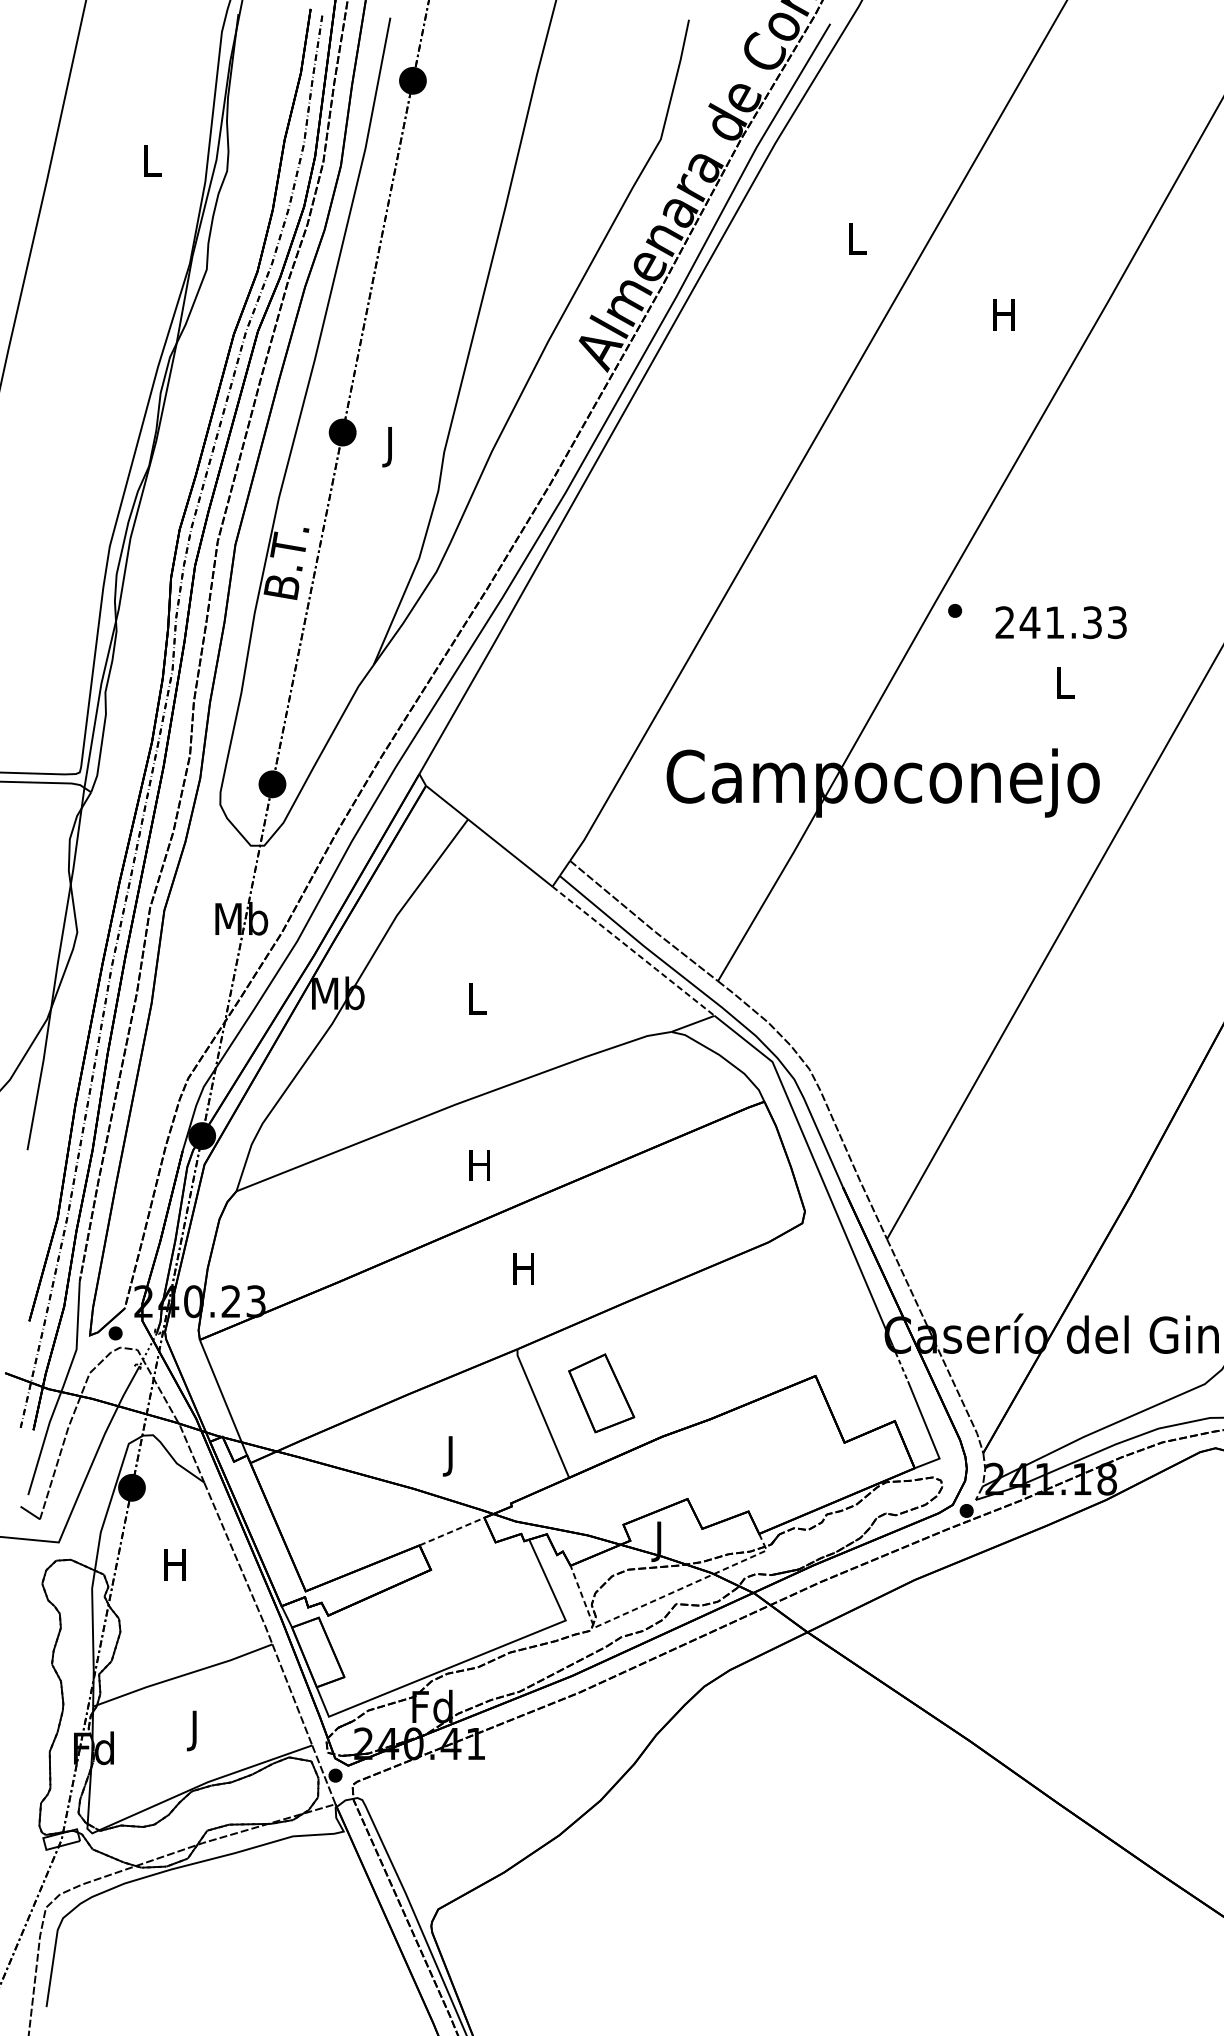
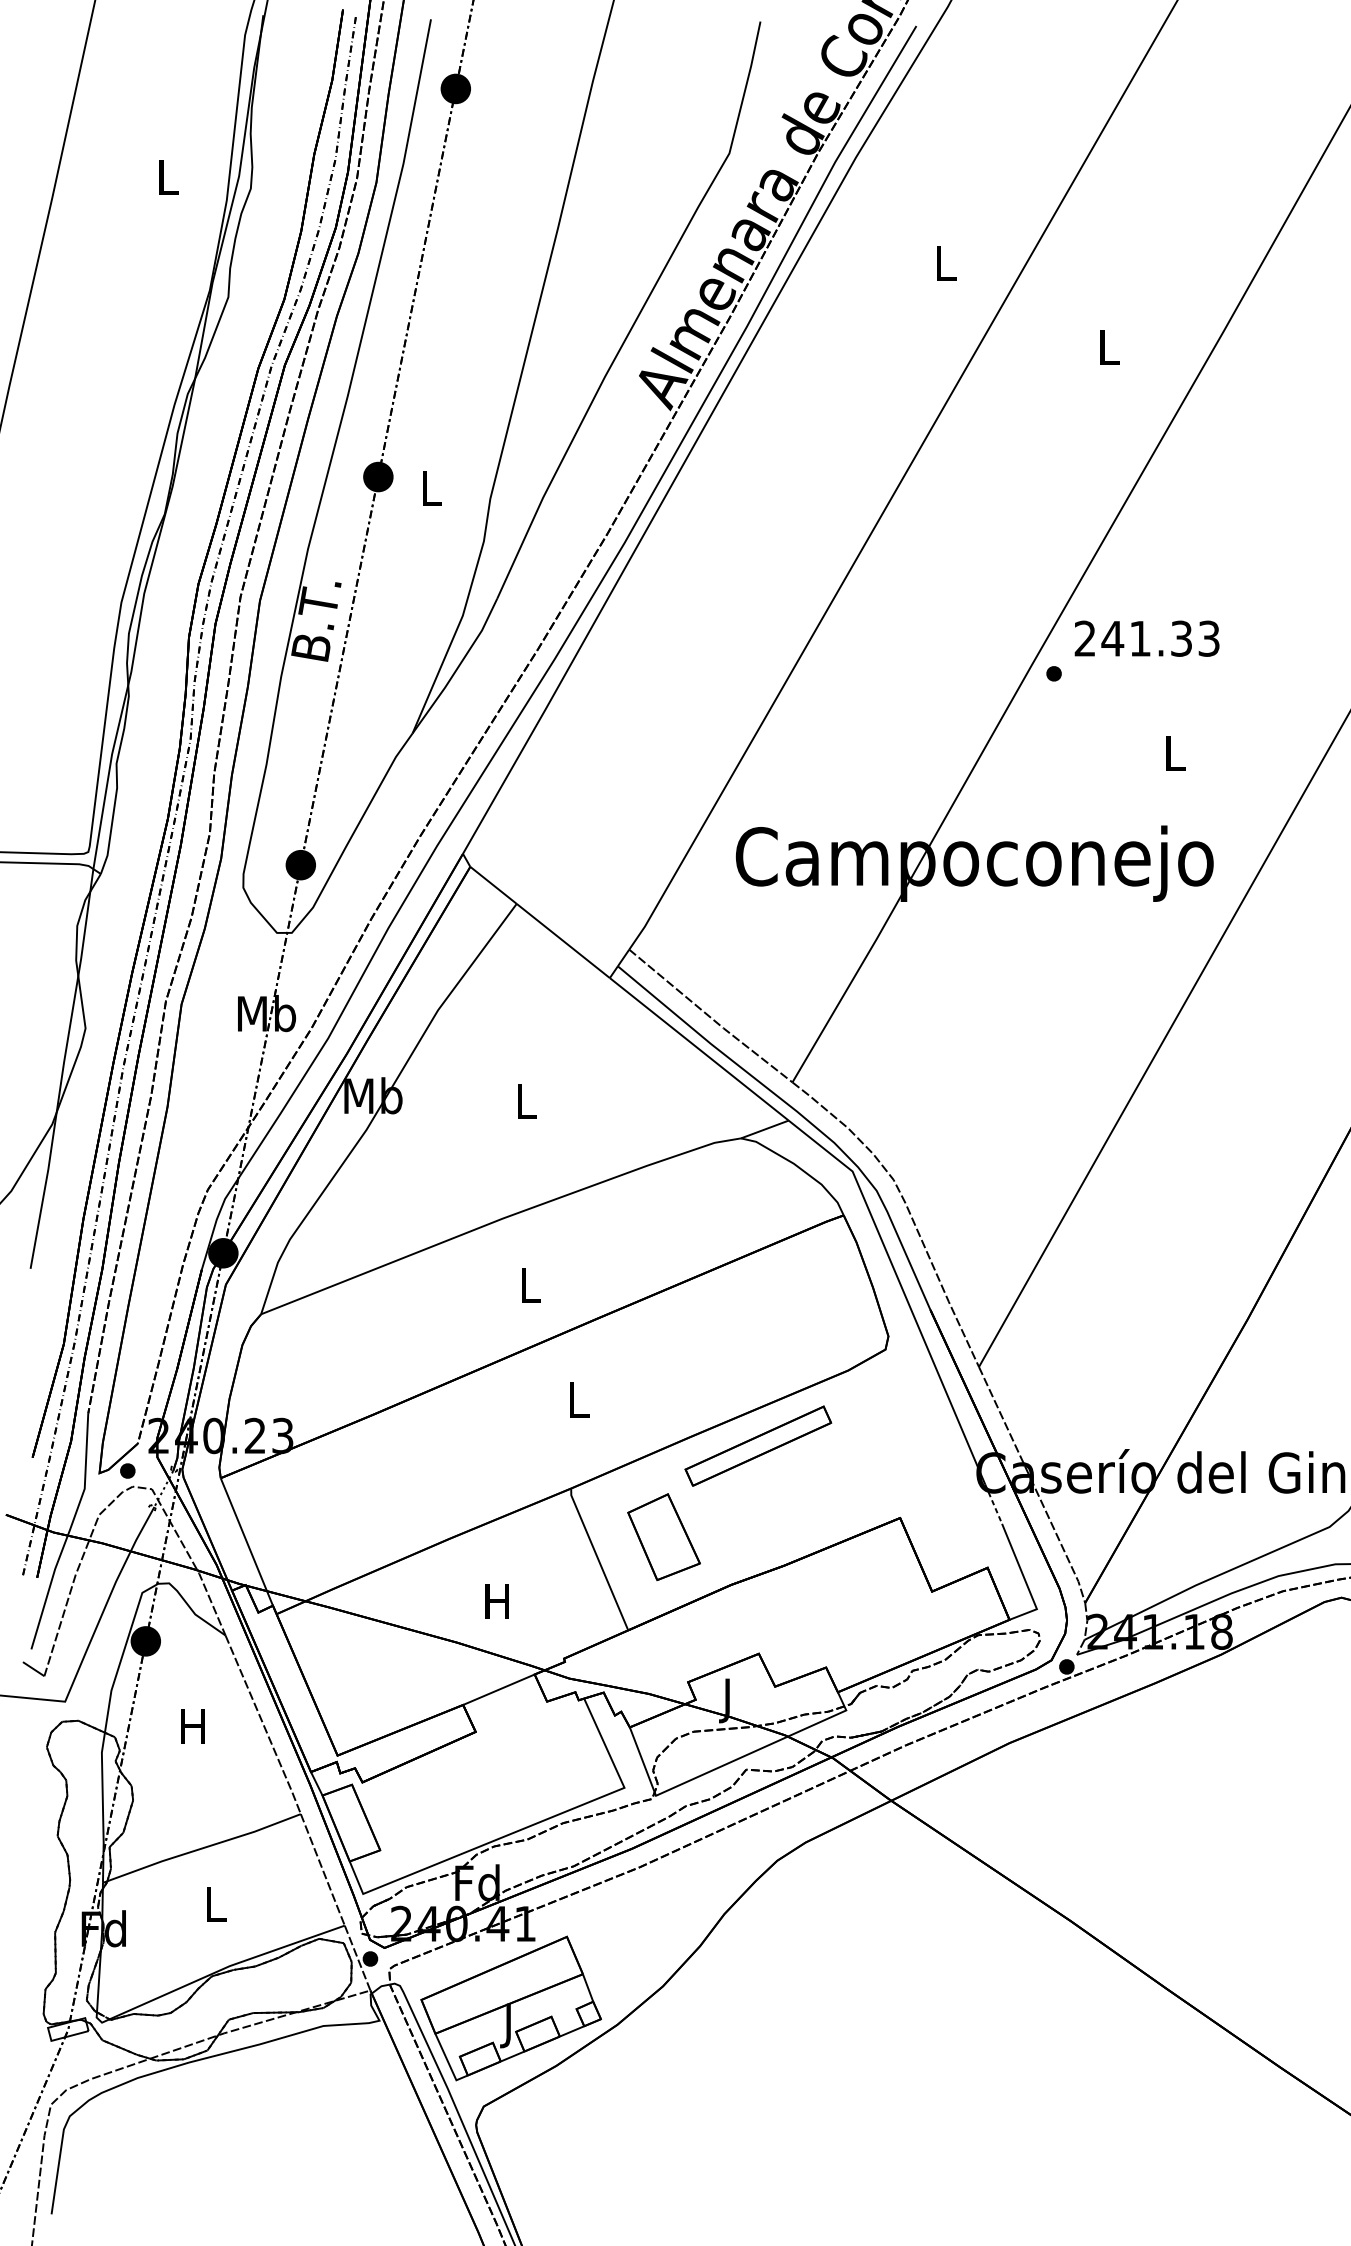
text: (1003, 315) -> (1107, 347), H -> L
text: (390, 446) -> (431, 492), J -> L
text: (1060, 622) -> (1146, 638), moved
line: (634, 952) -> (700, 1050), dashed -> solid
text: (478, 1165) -> (528, 1285), H -> L
text: (523, 1268) -> (577, 1399), H -> L
part: (687, 1310) -> (758, 1445), added
text: (449, 1456) -> (496, 1606), J -> H
line: (451, 1531) -> (498, 1689), dashed -> solid
line: (658, 1599) -> (726, 1764), dashed -> solid
text: (196, 1730) -> (216, 1909), J -> L
part: (462, 1820) -> (510, 2008), added

